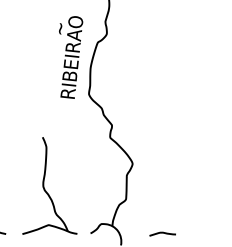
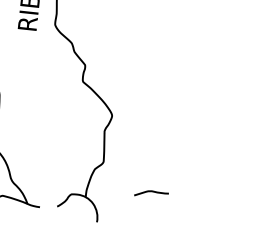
curve: (162, 233) -> (151, 192), moved

